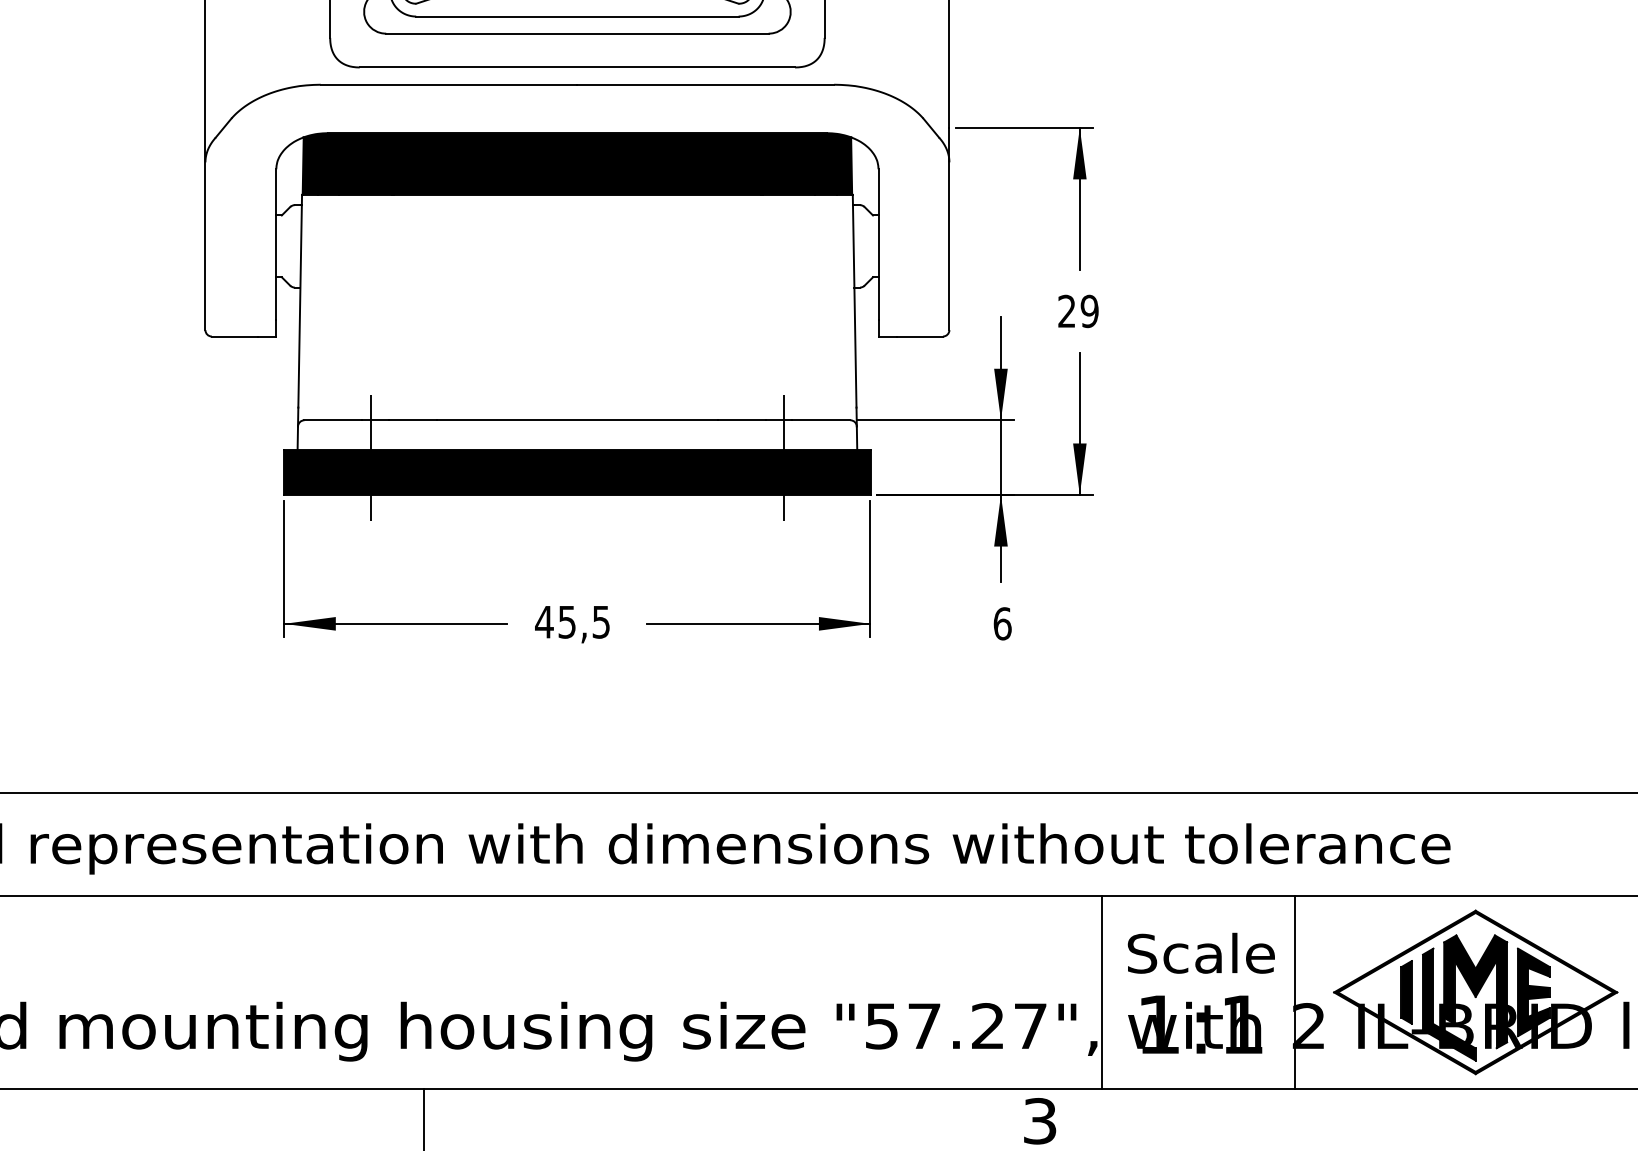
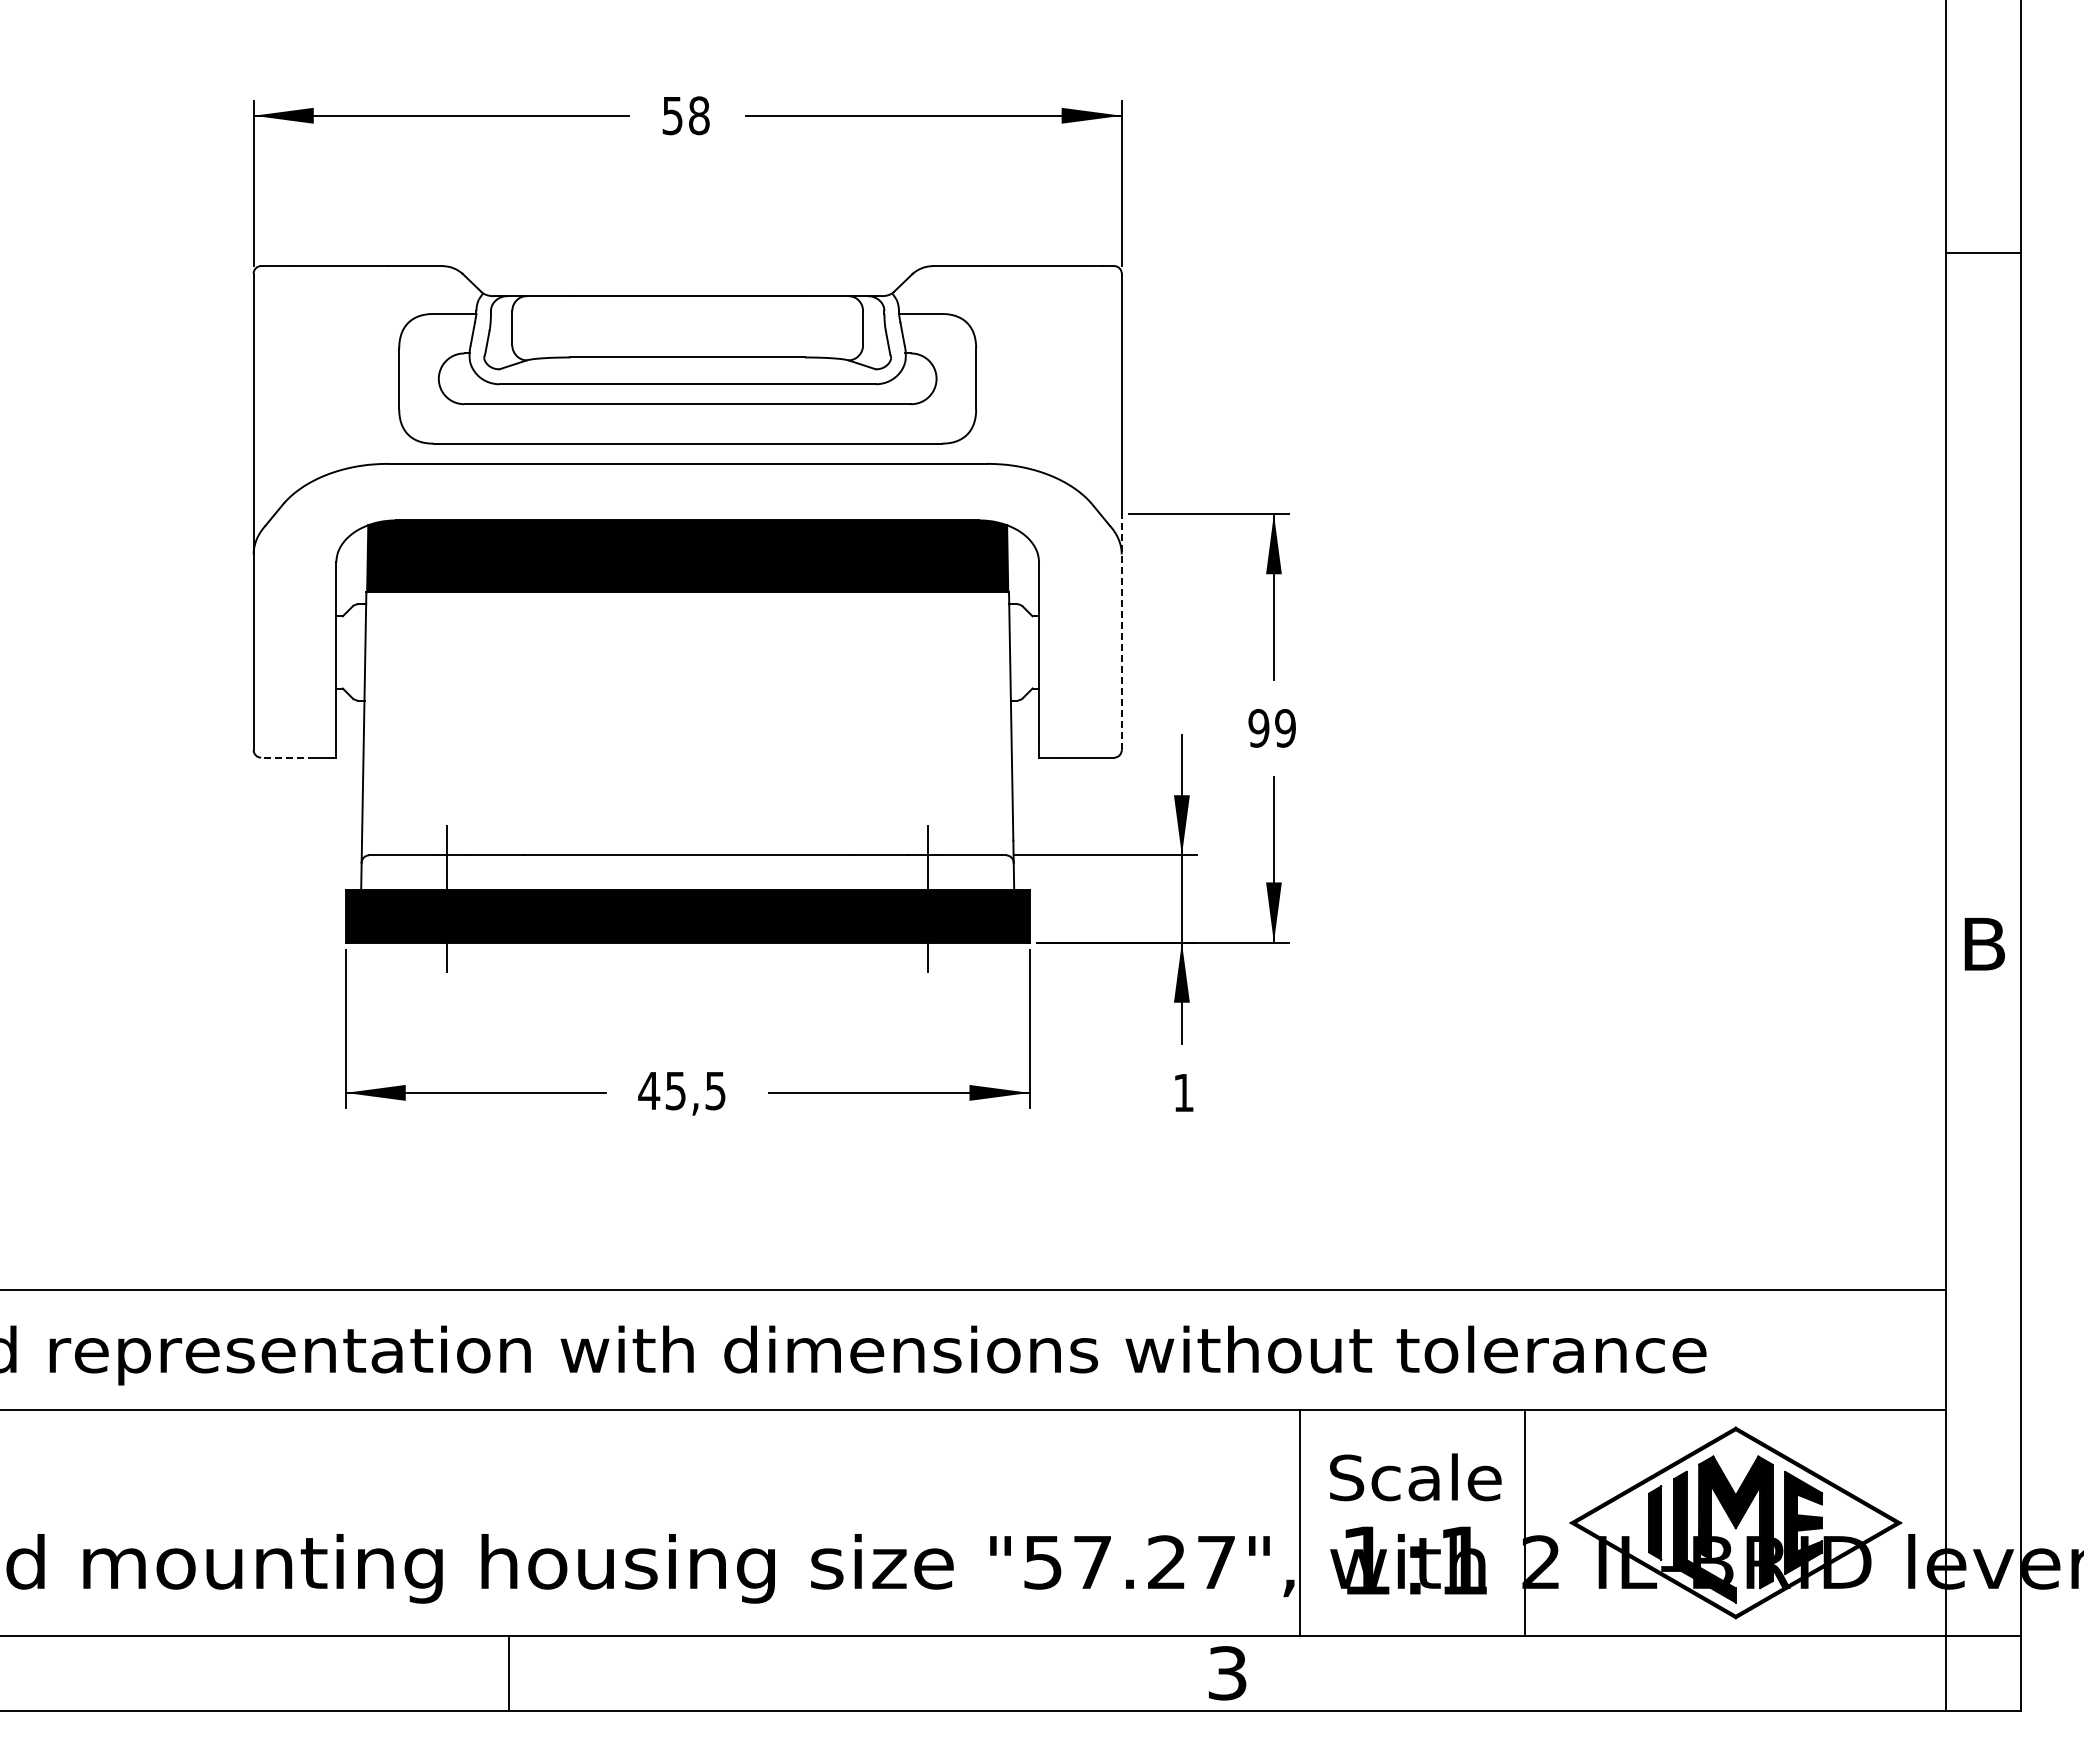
line: (949, 228) -> (1121, 631), solid -> dashed
text: (1066, 311) -> (1258, 728), 29 -> 99
line: (234, 336) -> (287, 757), solid -> dashed
text: (1002, 623) -> (1183, 1092), 6 -> 1

